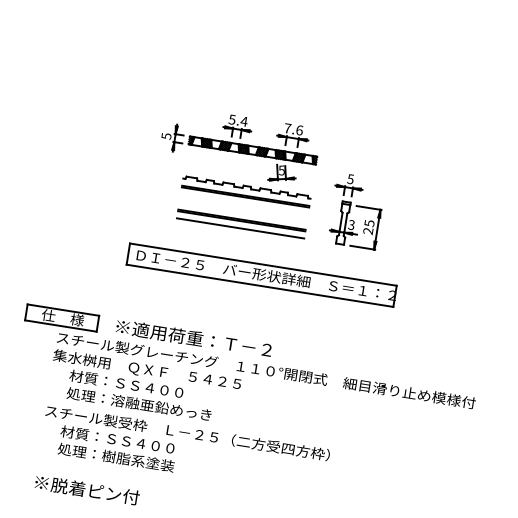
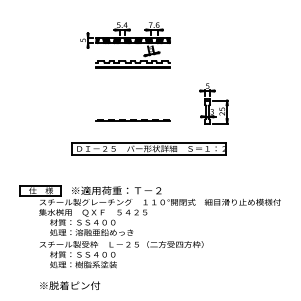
part: (238, 156) -> (125, 45), moved
part: (355, 210) -> (213, 103), moved
line: (242, 219) -> (133, 119), solid -> dashed
line: (239, 228) -> (132, 124), removed

